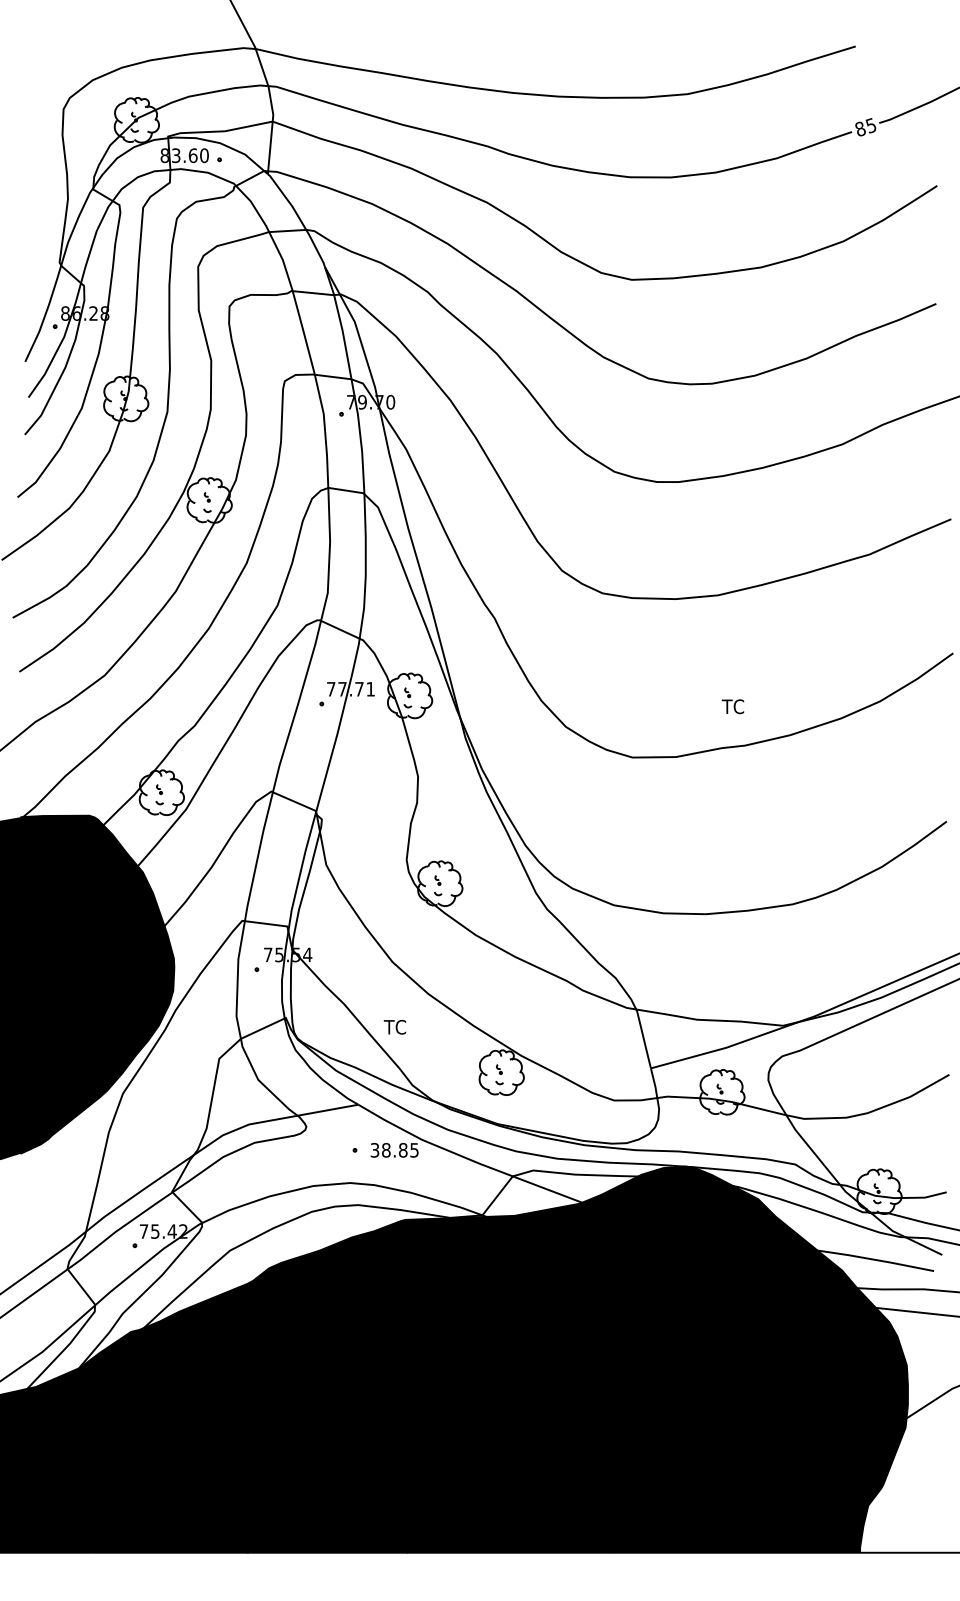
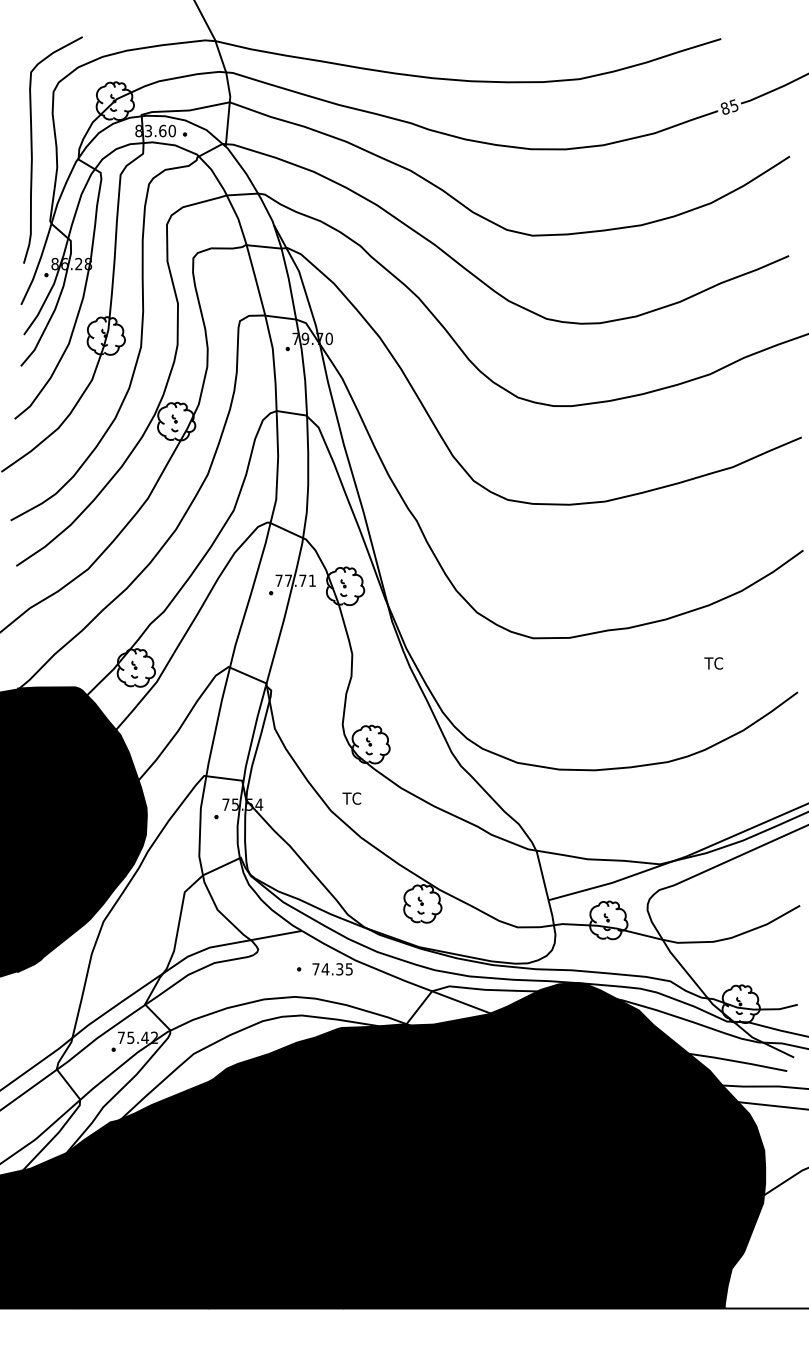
curve: (38, 177) -> (32, 149), added
text: (732, 706) -> (713, 663), moved
text: (394, 1027) -> (351, 798), moved
text: (388, 1150) -> (327, 969), 38.85 -> 74.35

